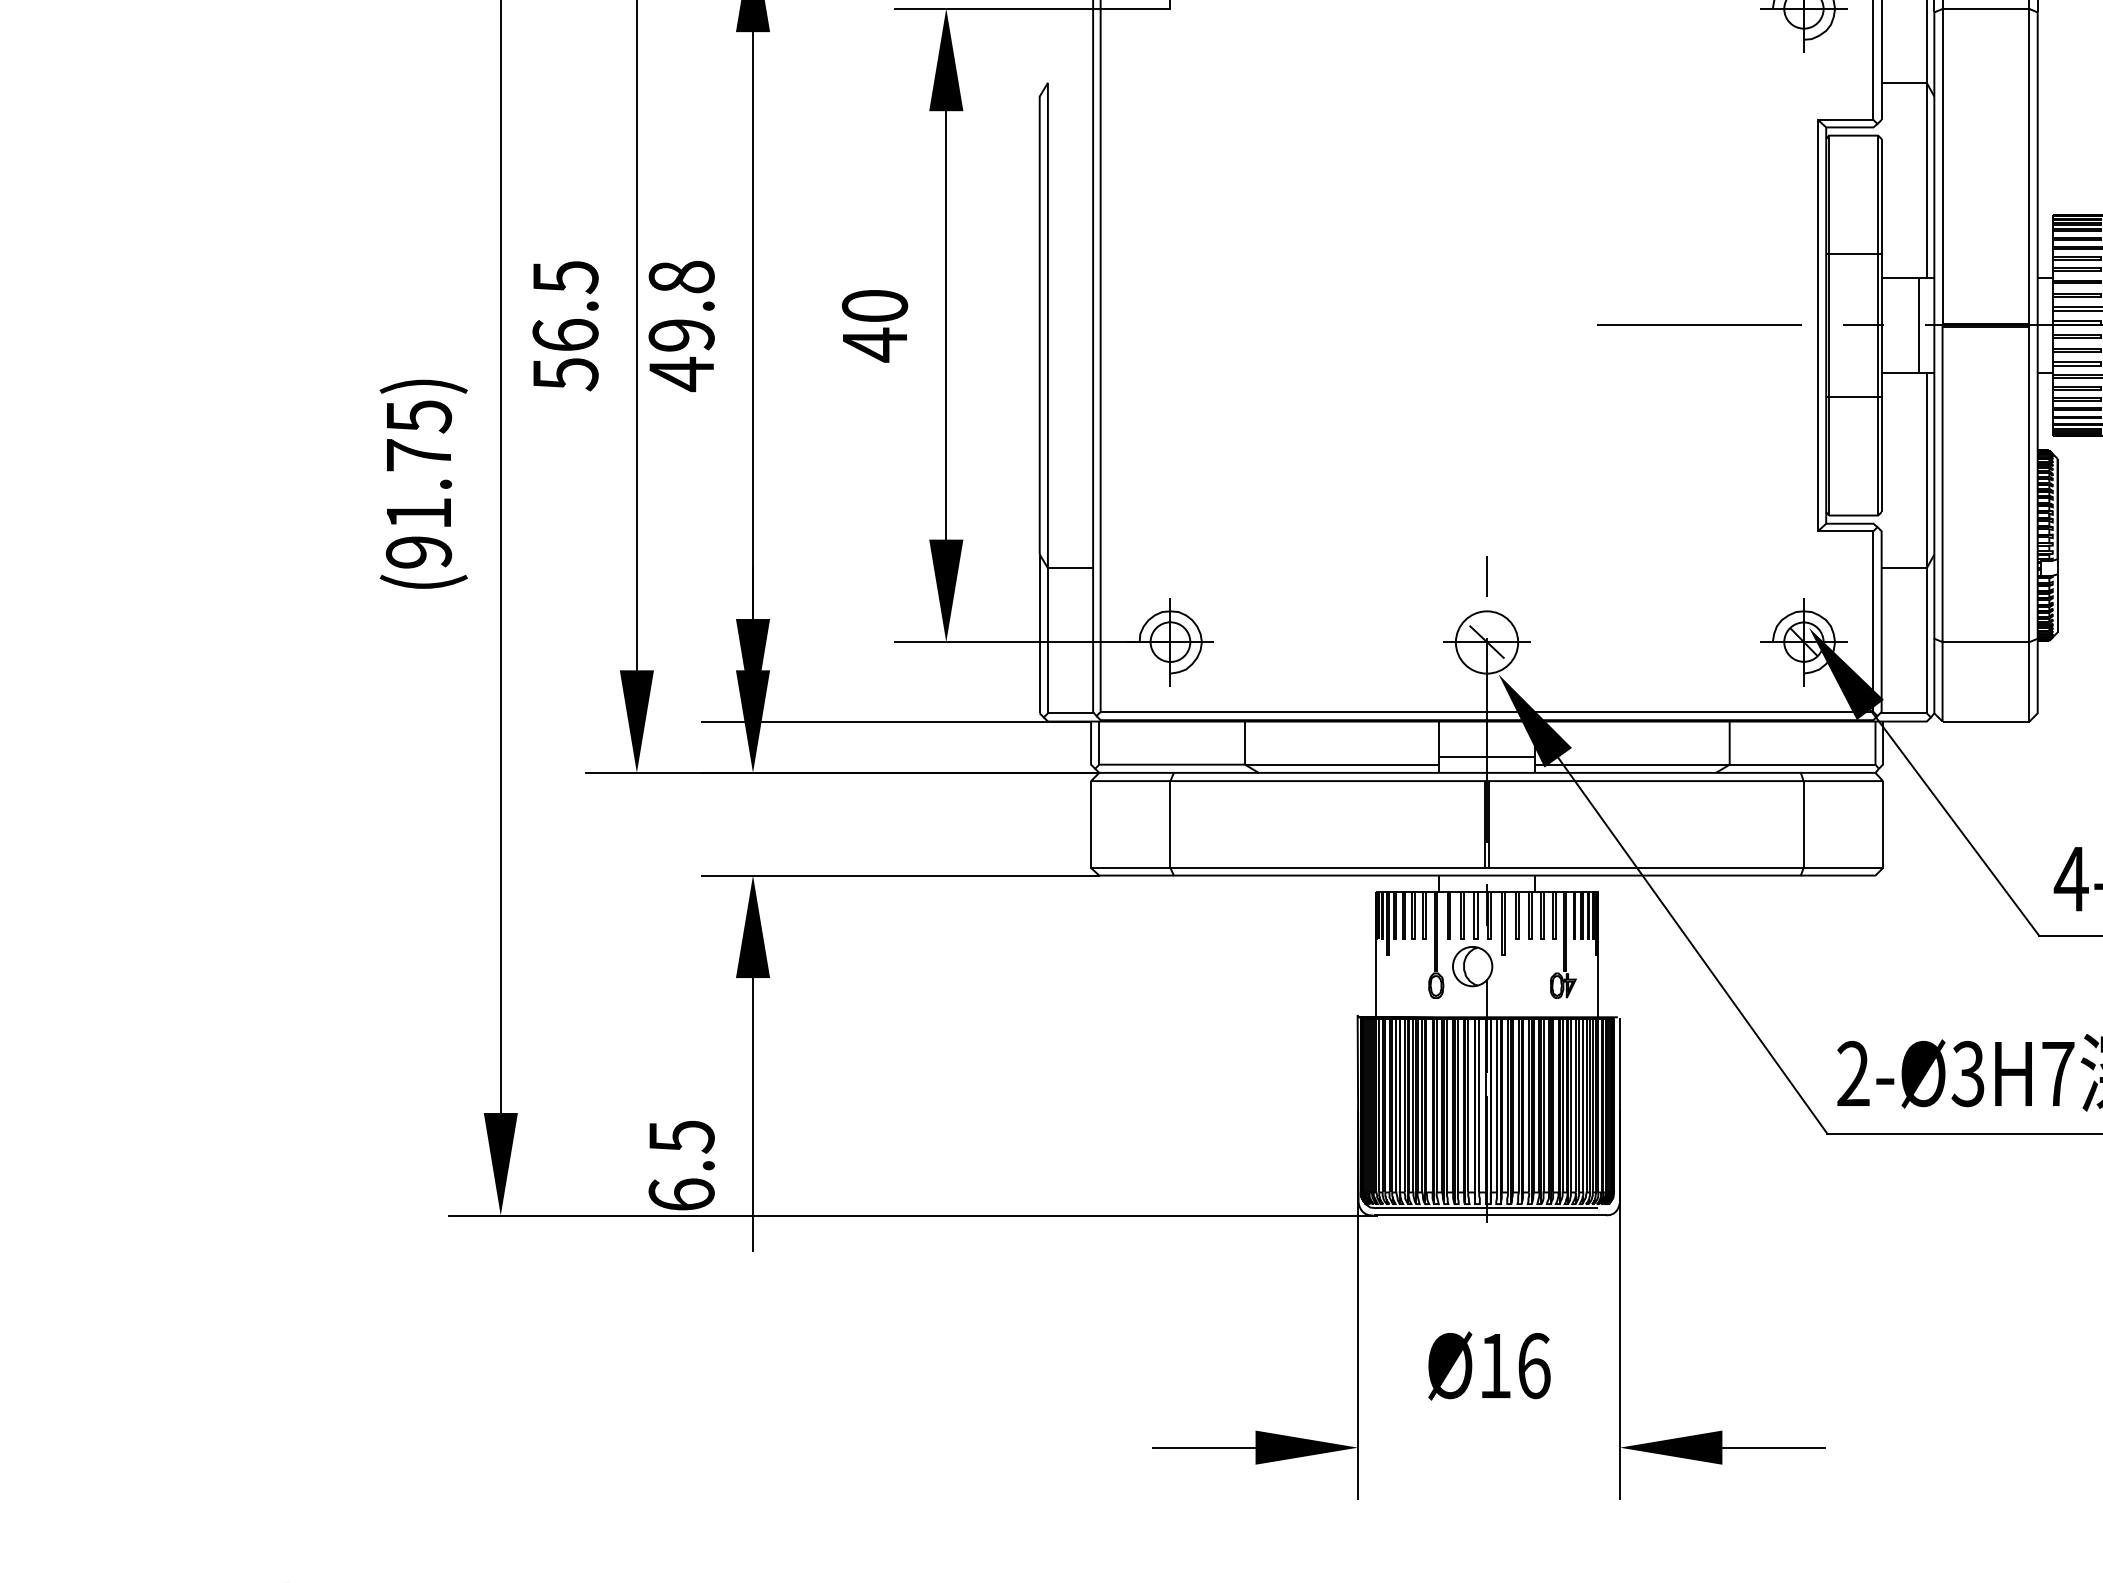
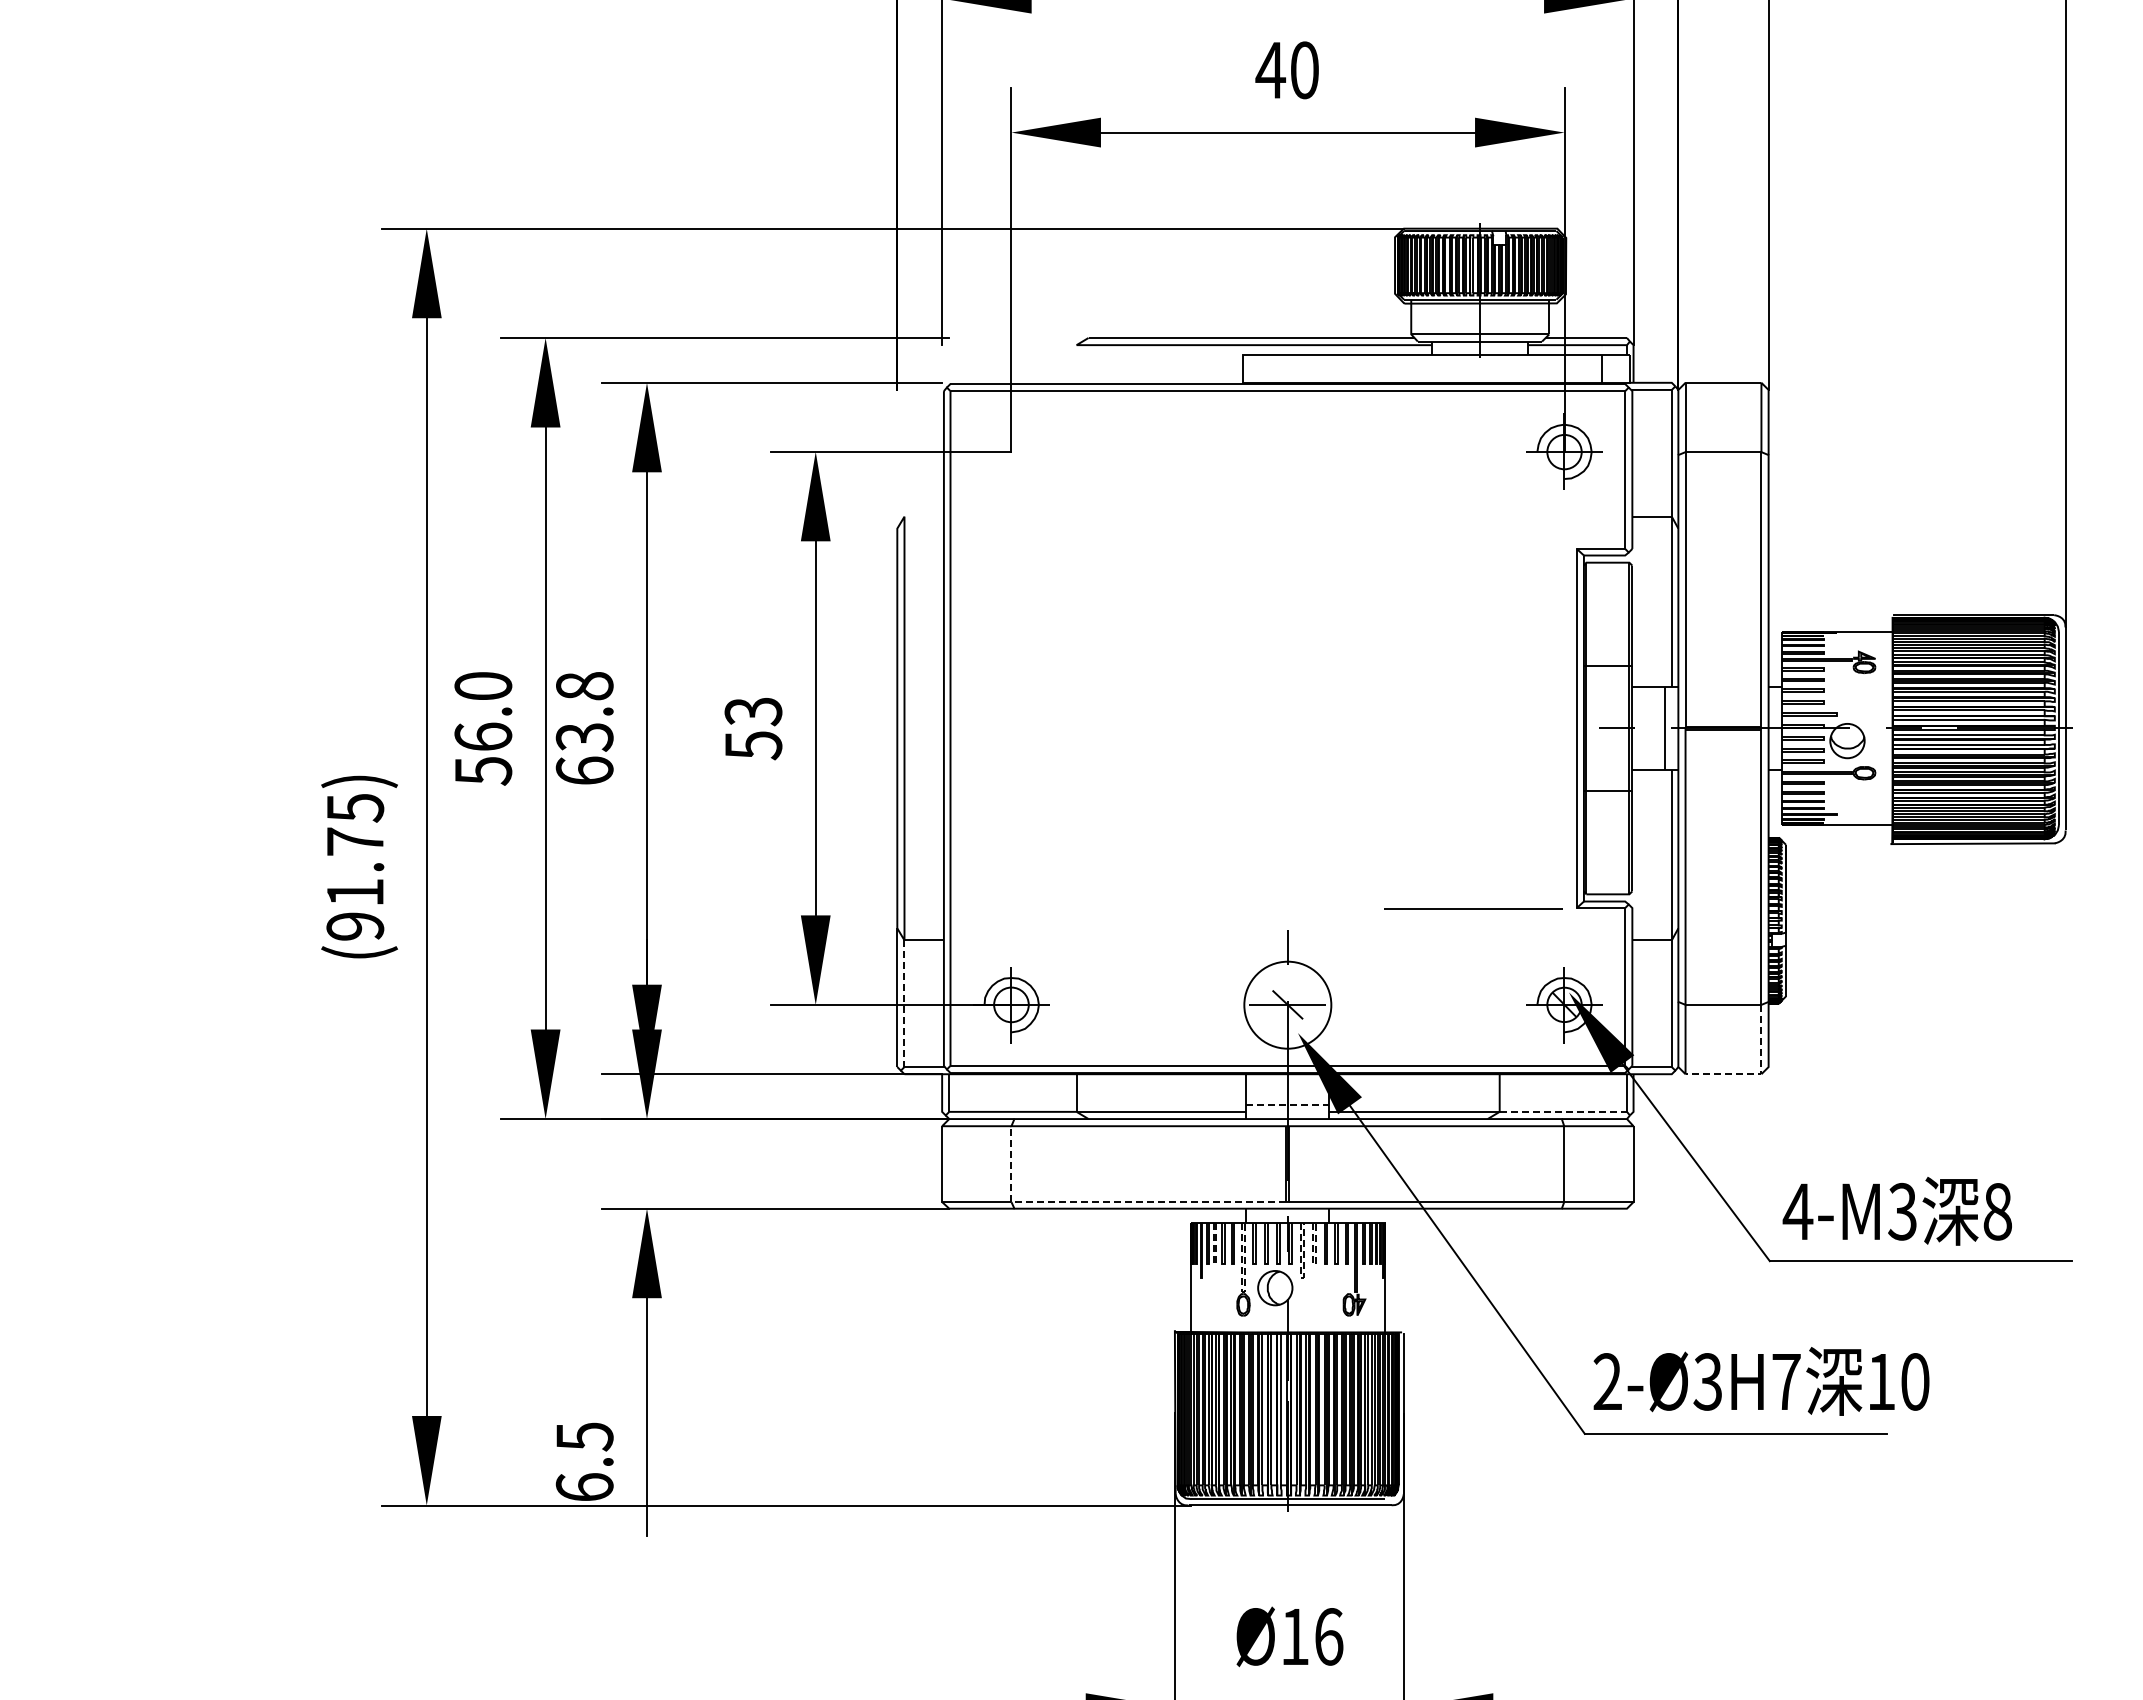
text: (565, 277) -> (483, 686), 56.5 -> 56.0
line: (1699, 324) -> (1473, 908), moved
text: (874, 325) -> (753, 728), 40 -> 53
text: (681, 355) -> (584, 754), 49.8 -> 63.8
line: (1047, 641) -> (904, 1004), solid -> dashed
circle: (1486, 642) -> (1287, 1005), size x1.6
line: (2026, 721) -> (1758, 1074), solid -> dashed
line: (1486, 757) -> (1287, 1105), solid -> dashed
line: (1802, 764) -> (1563, 1111), solid -> dashed
line: (1283, 868) -> (1110, 1202), solid -> dashed
line: (1403, 939) -> (1214, 1264), solid -> dashed
line: (1517, 939) -> (1314, 1264), solid -> dashed
line: (1503, 955) -> (1302, 1278), solid -> dashed
line: (1436, 970) -> (1243, 1291), solid -> dashed

